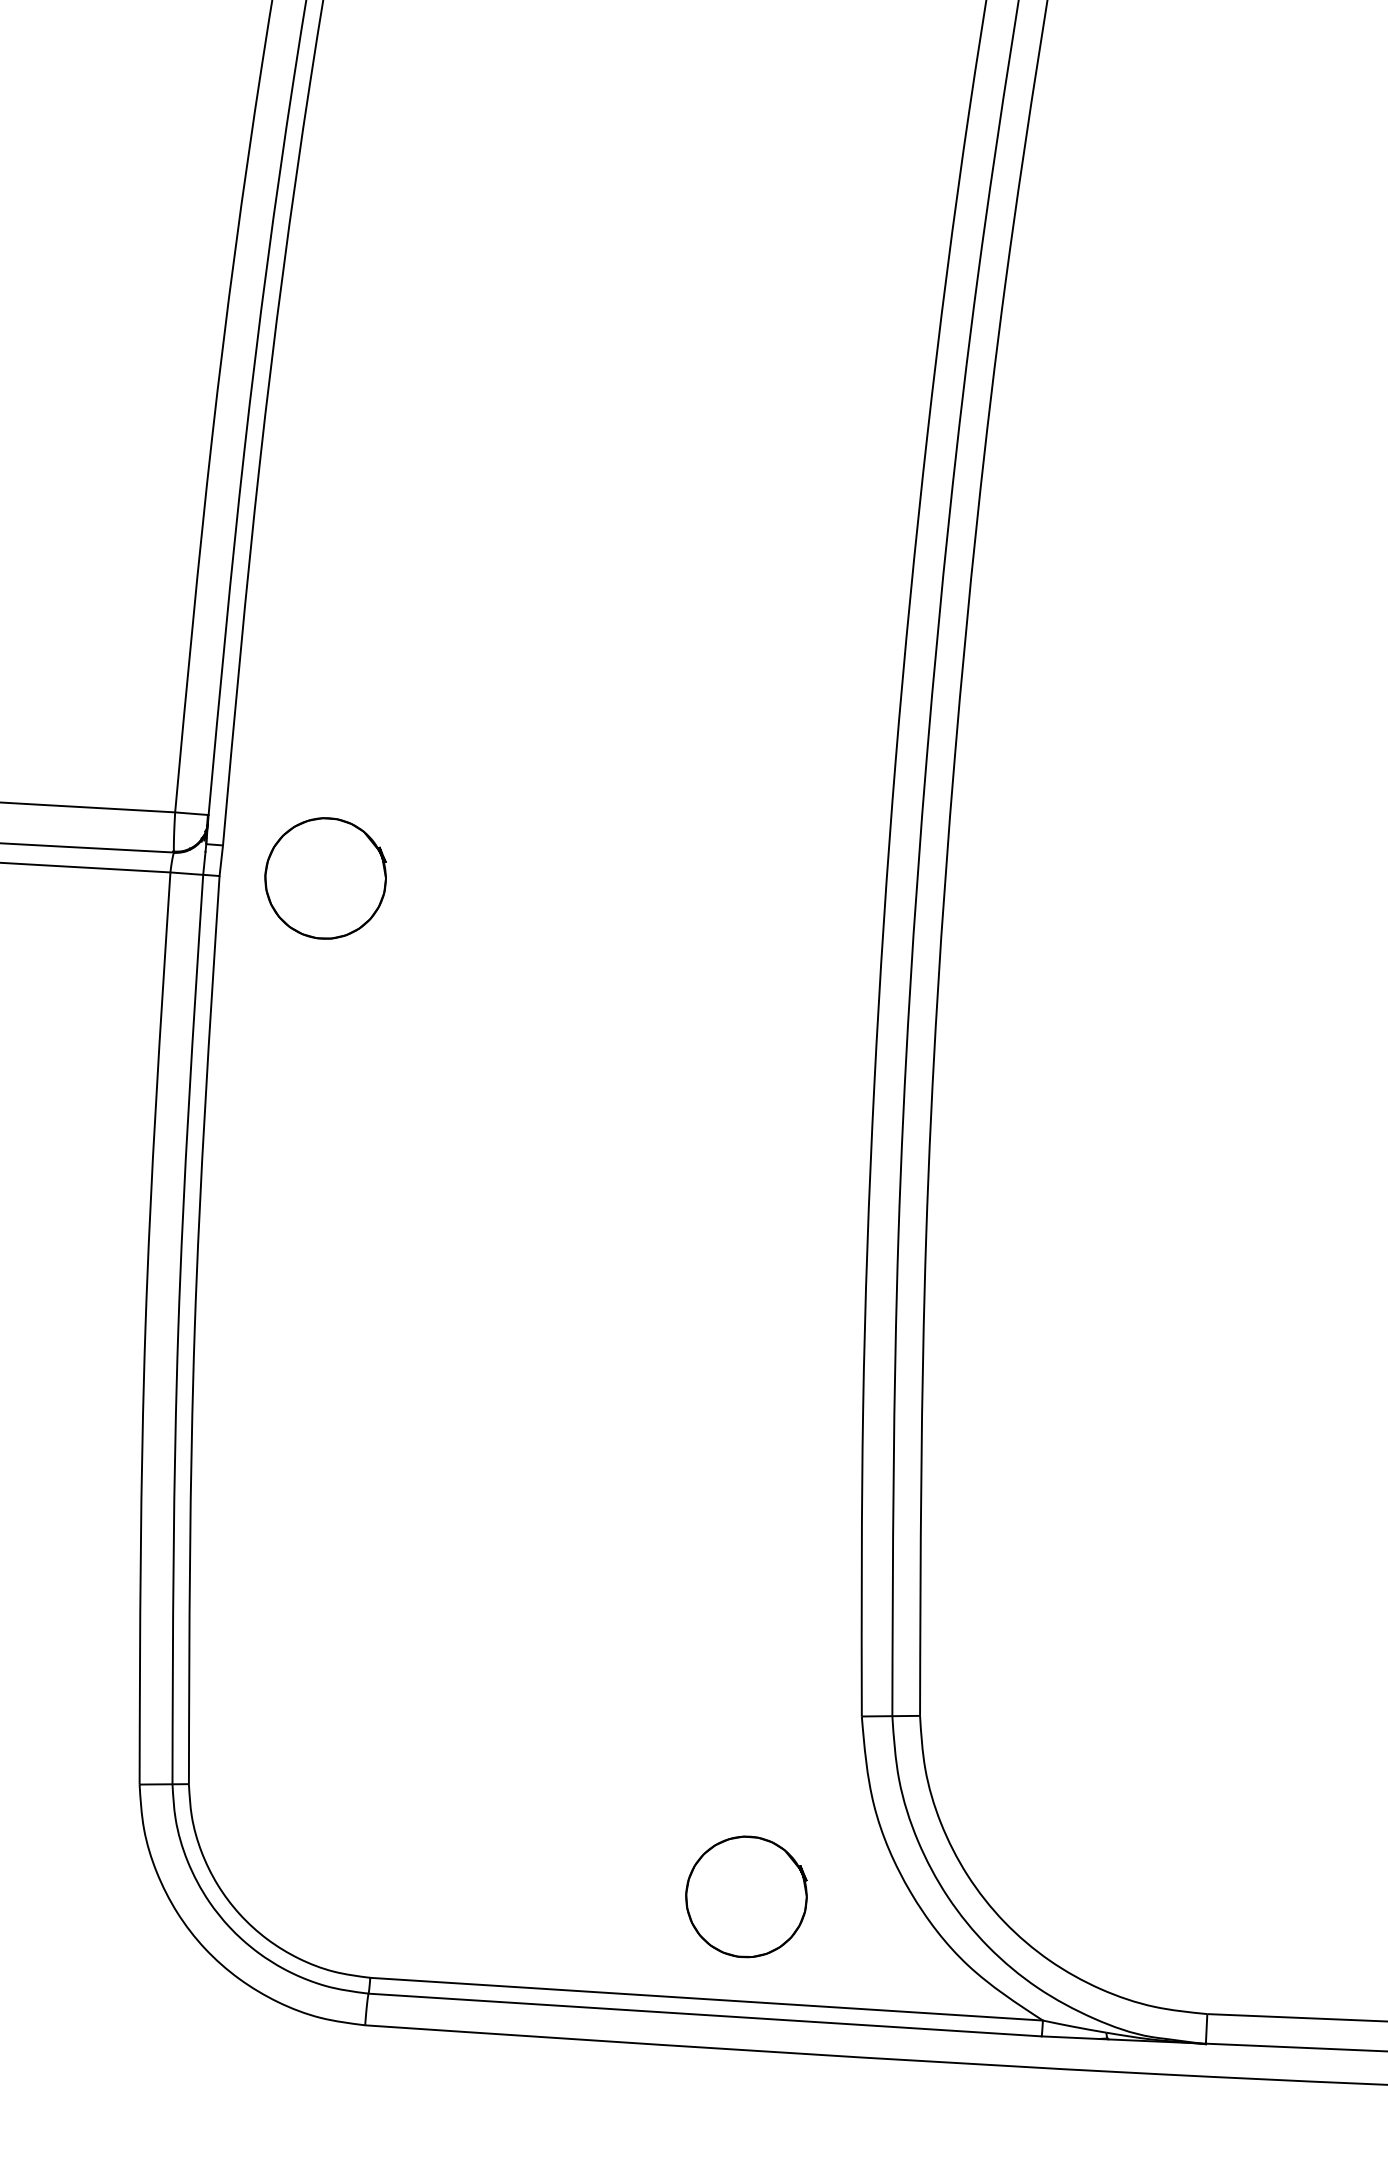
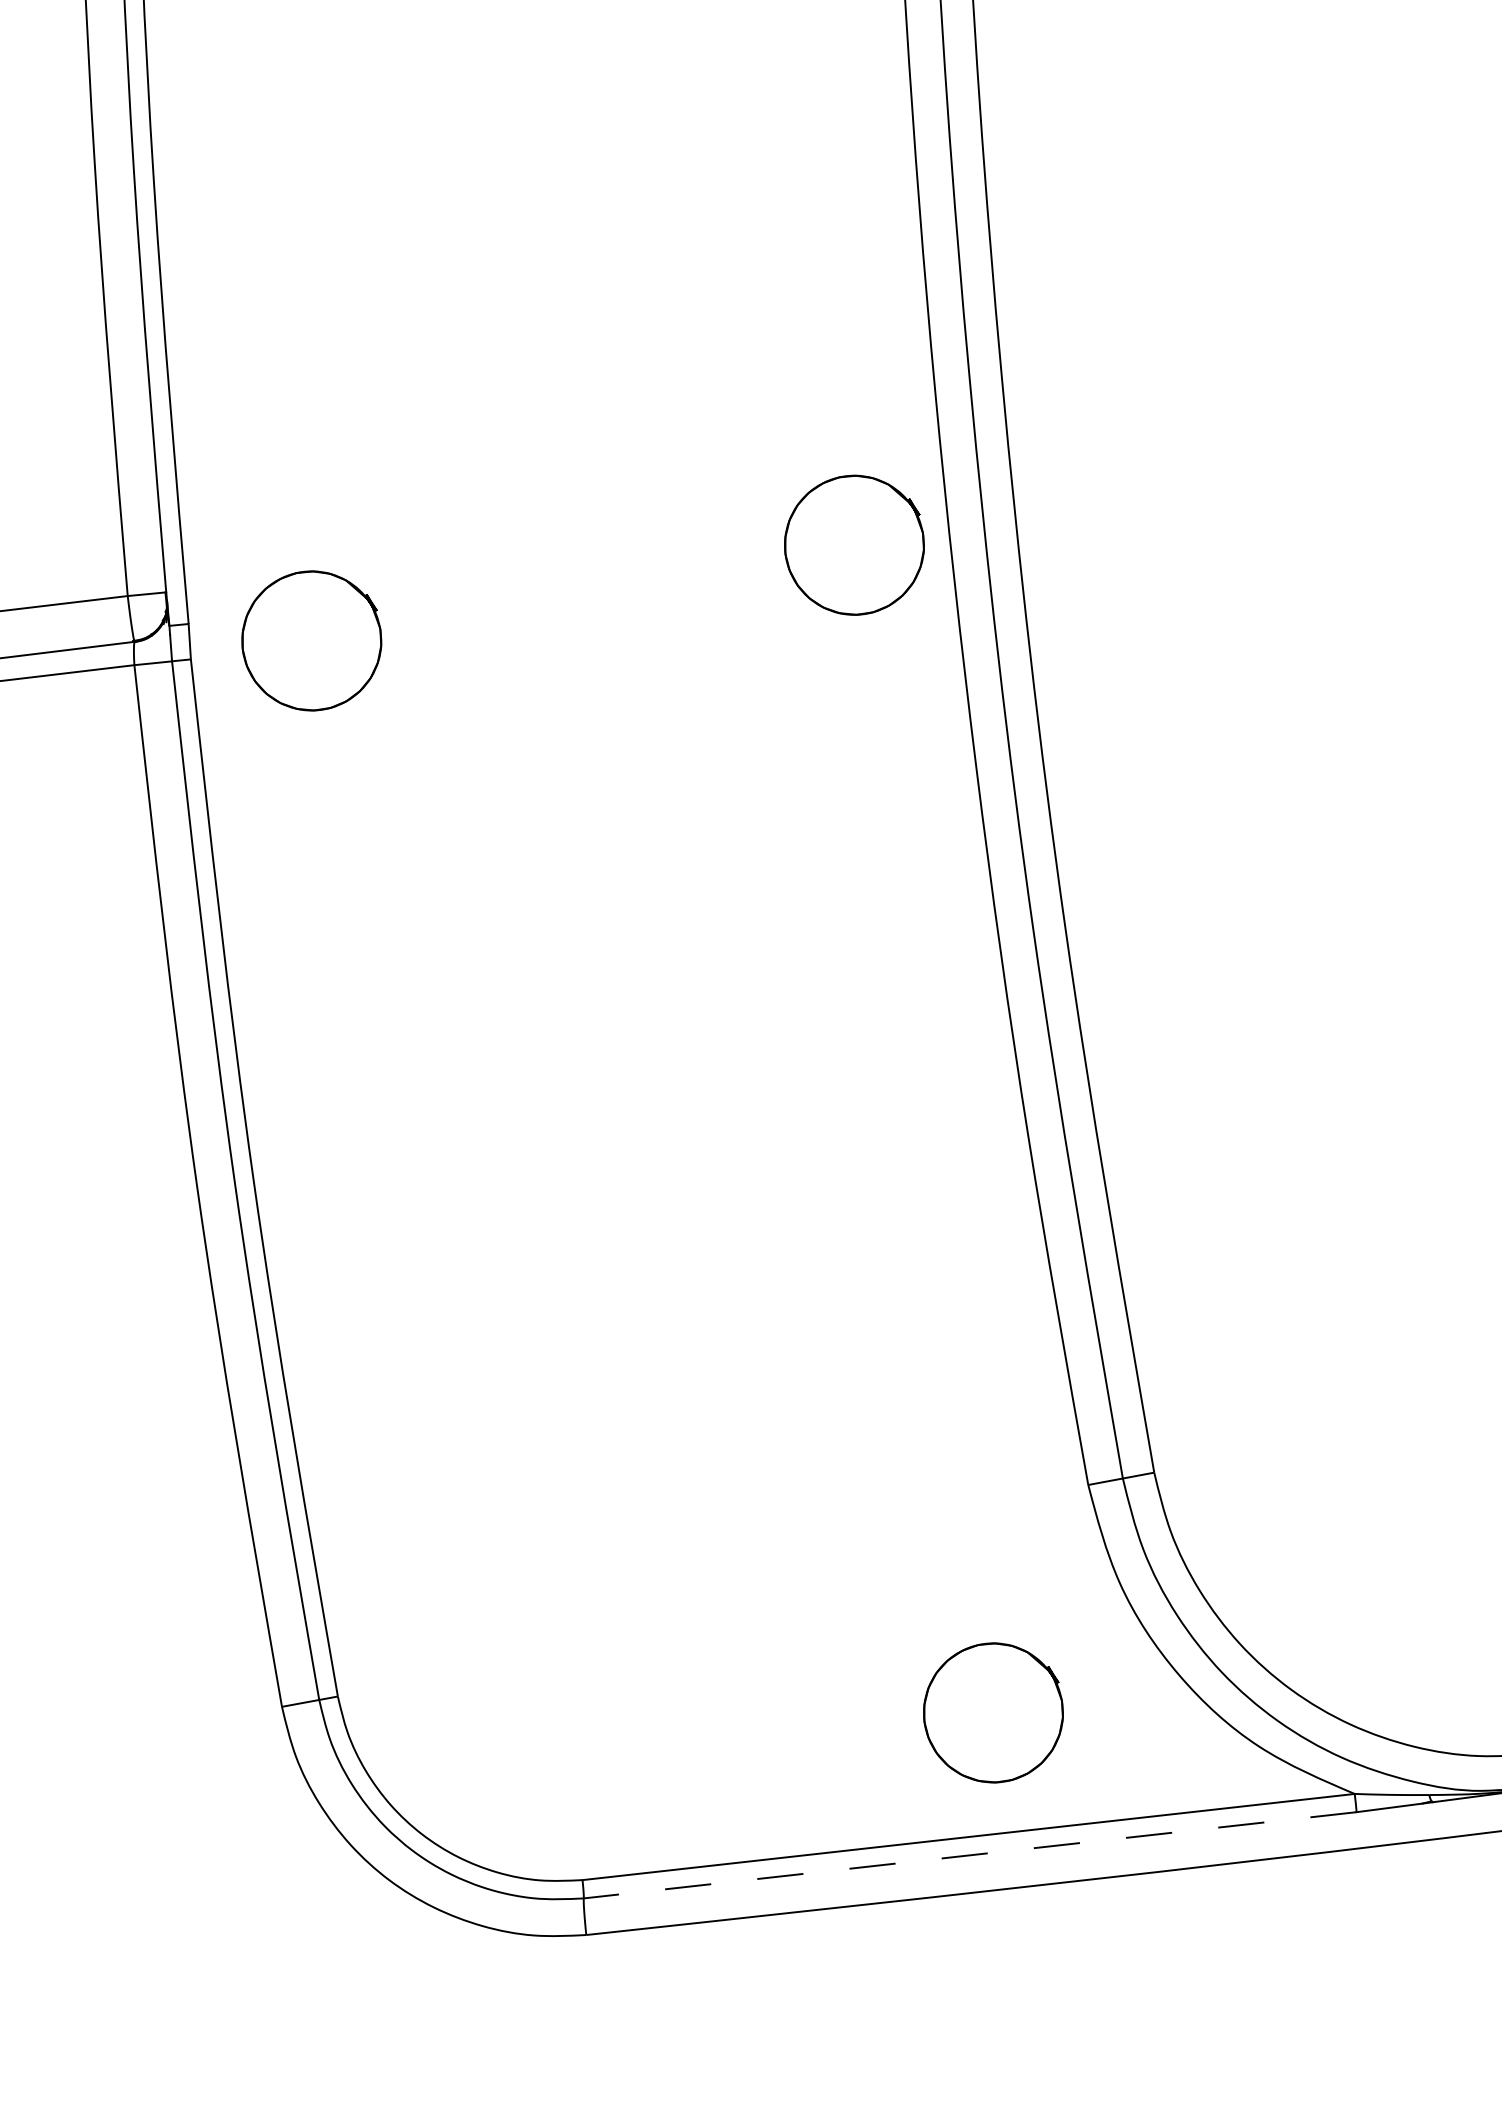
part: (803, 878) -> (854, 545), added
line: (704, 2015) -> (969, 1855), solid -> dashed

